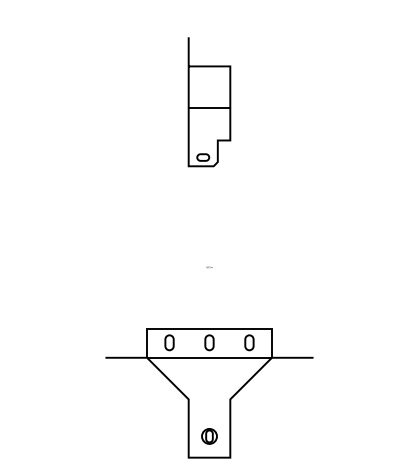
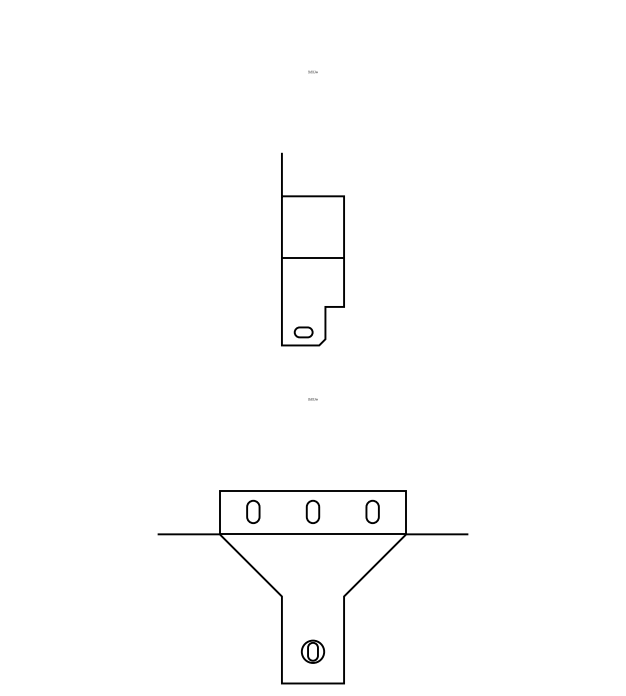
part: (209, 102) -> (313, 250), moved

